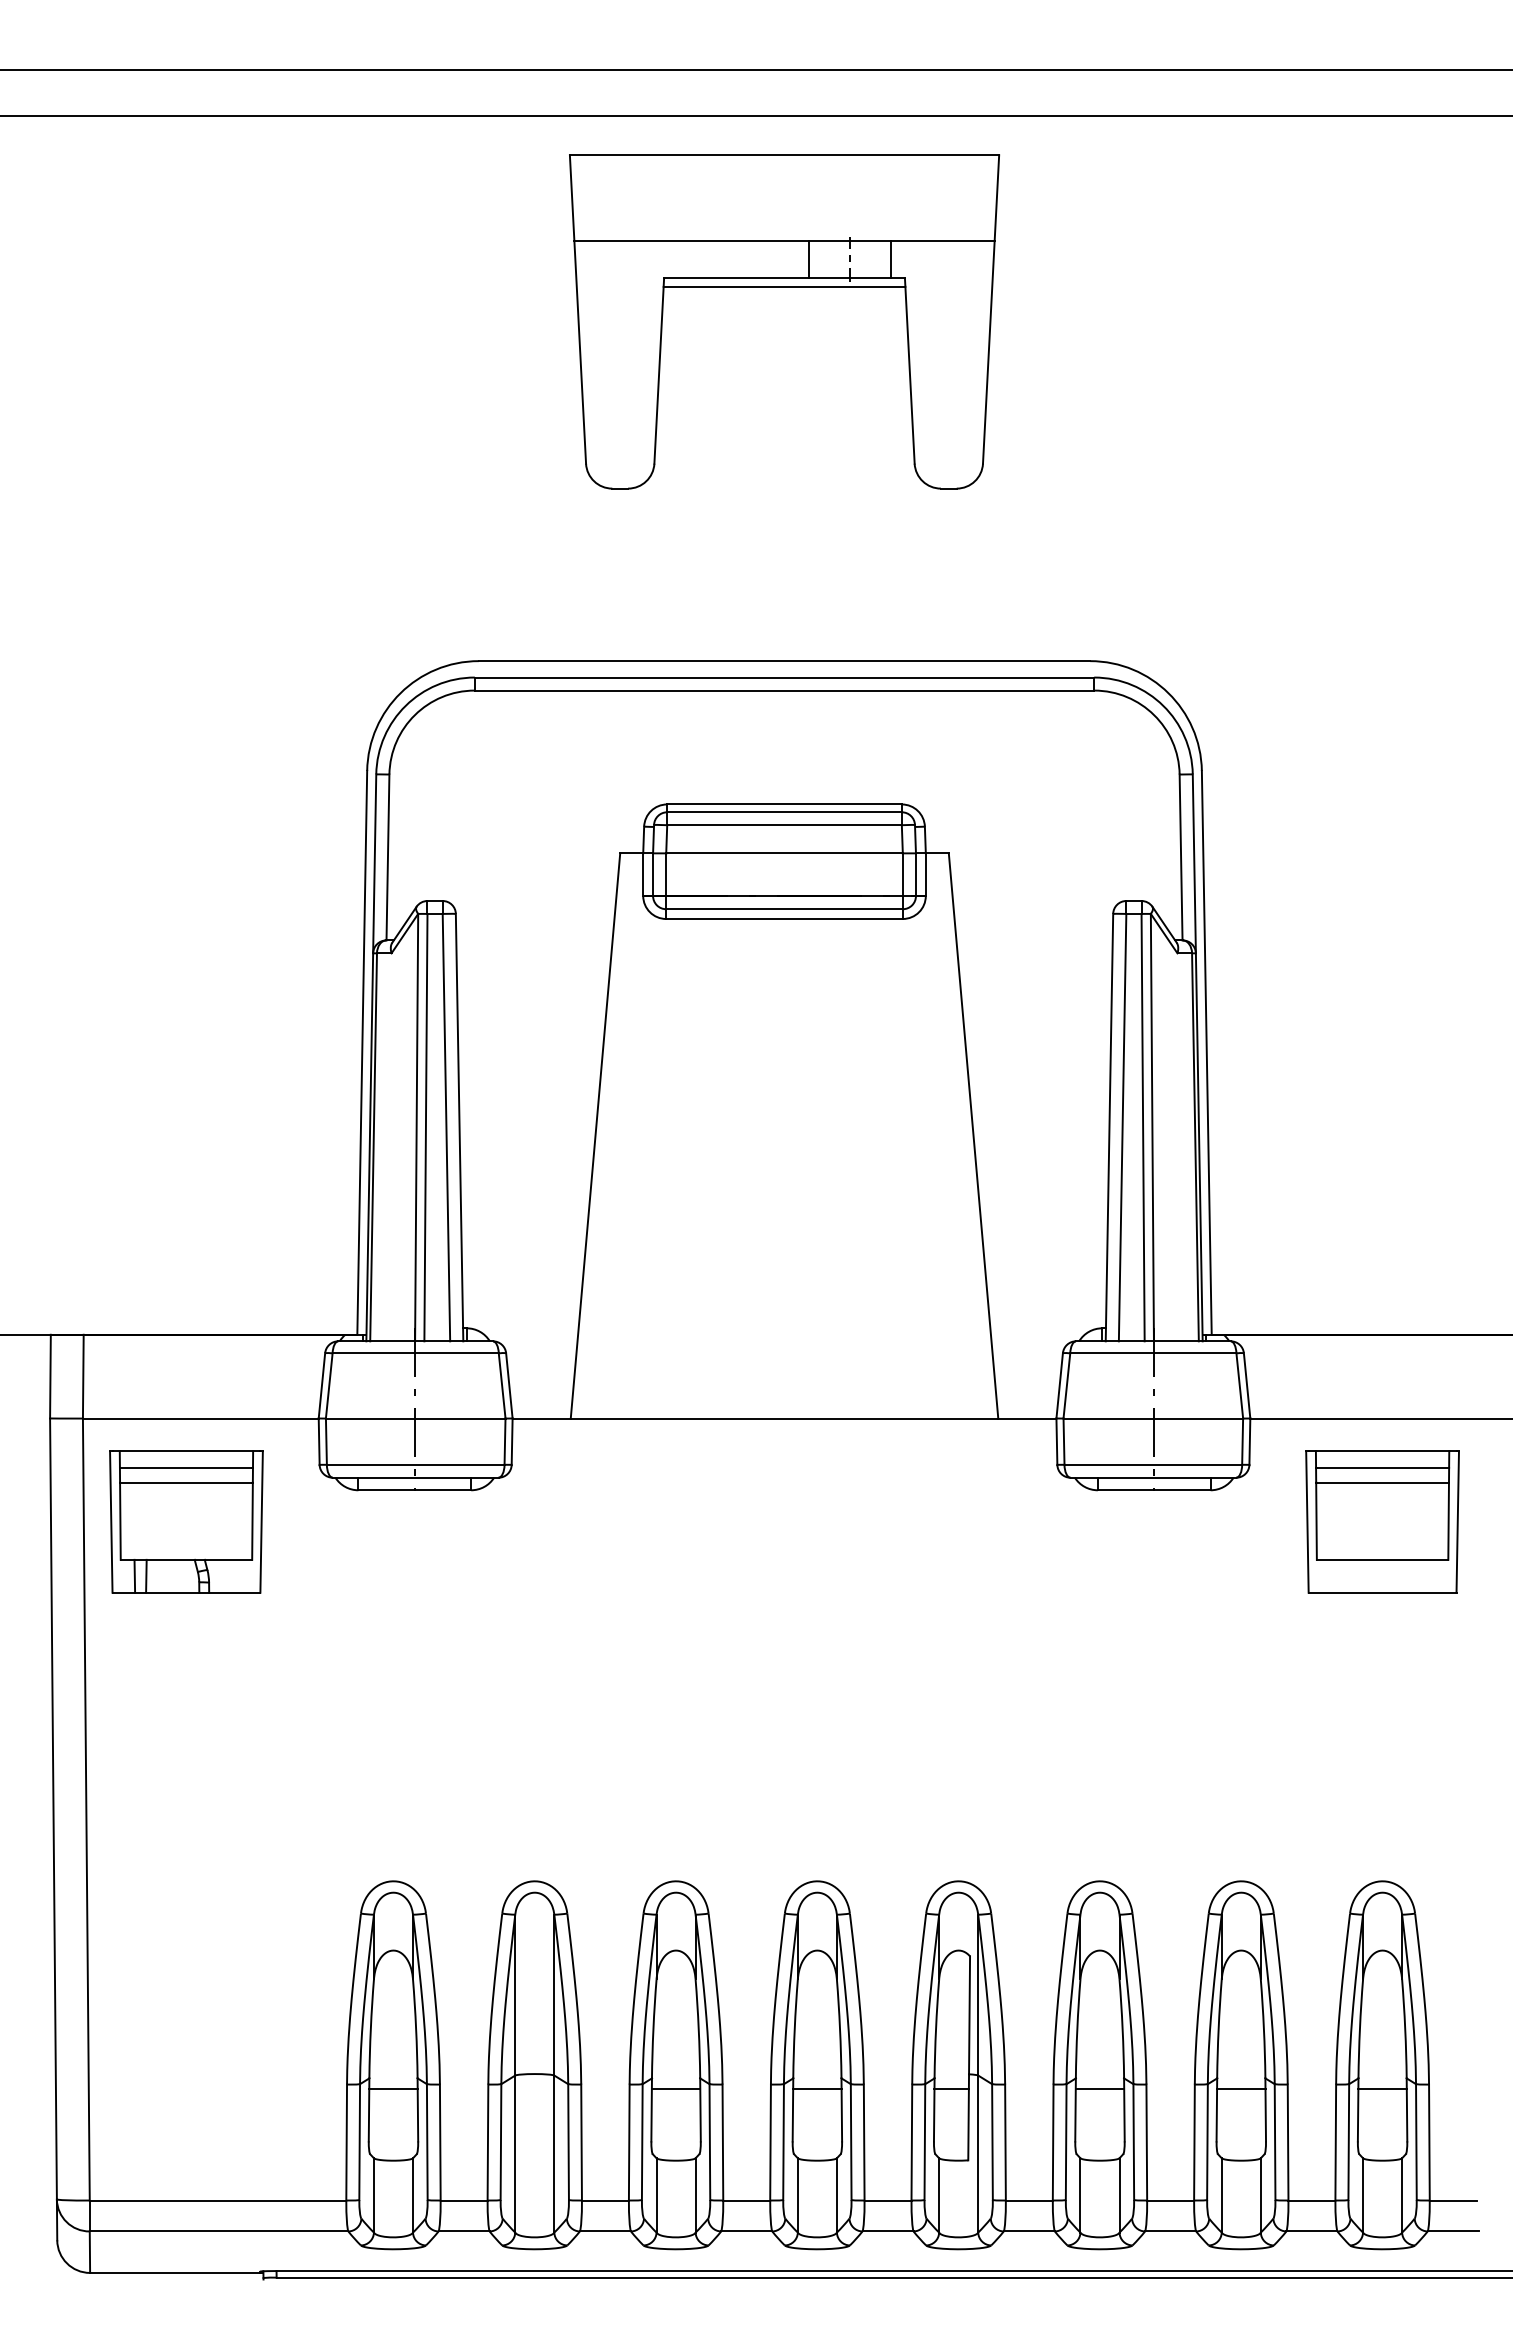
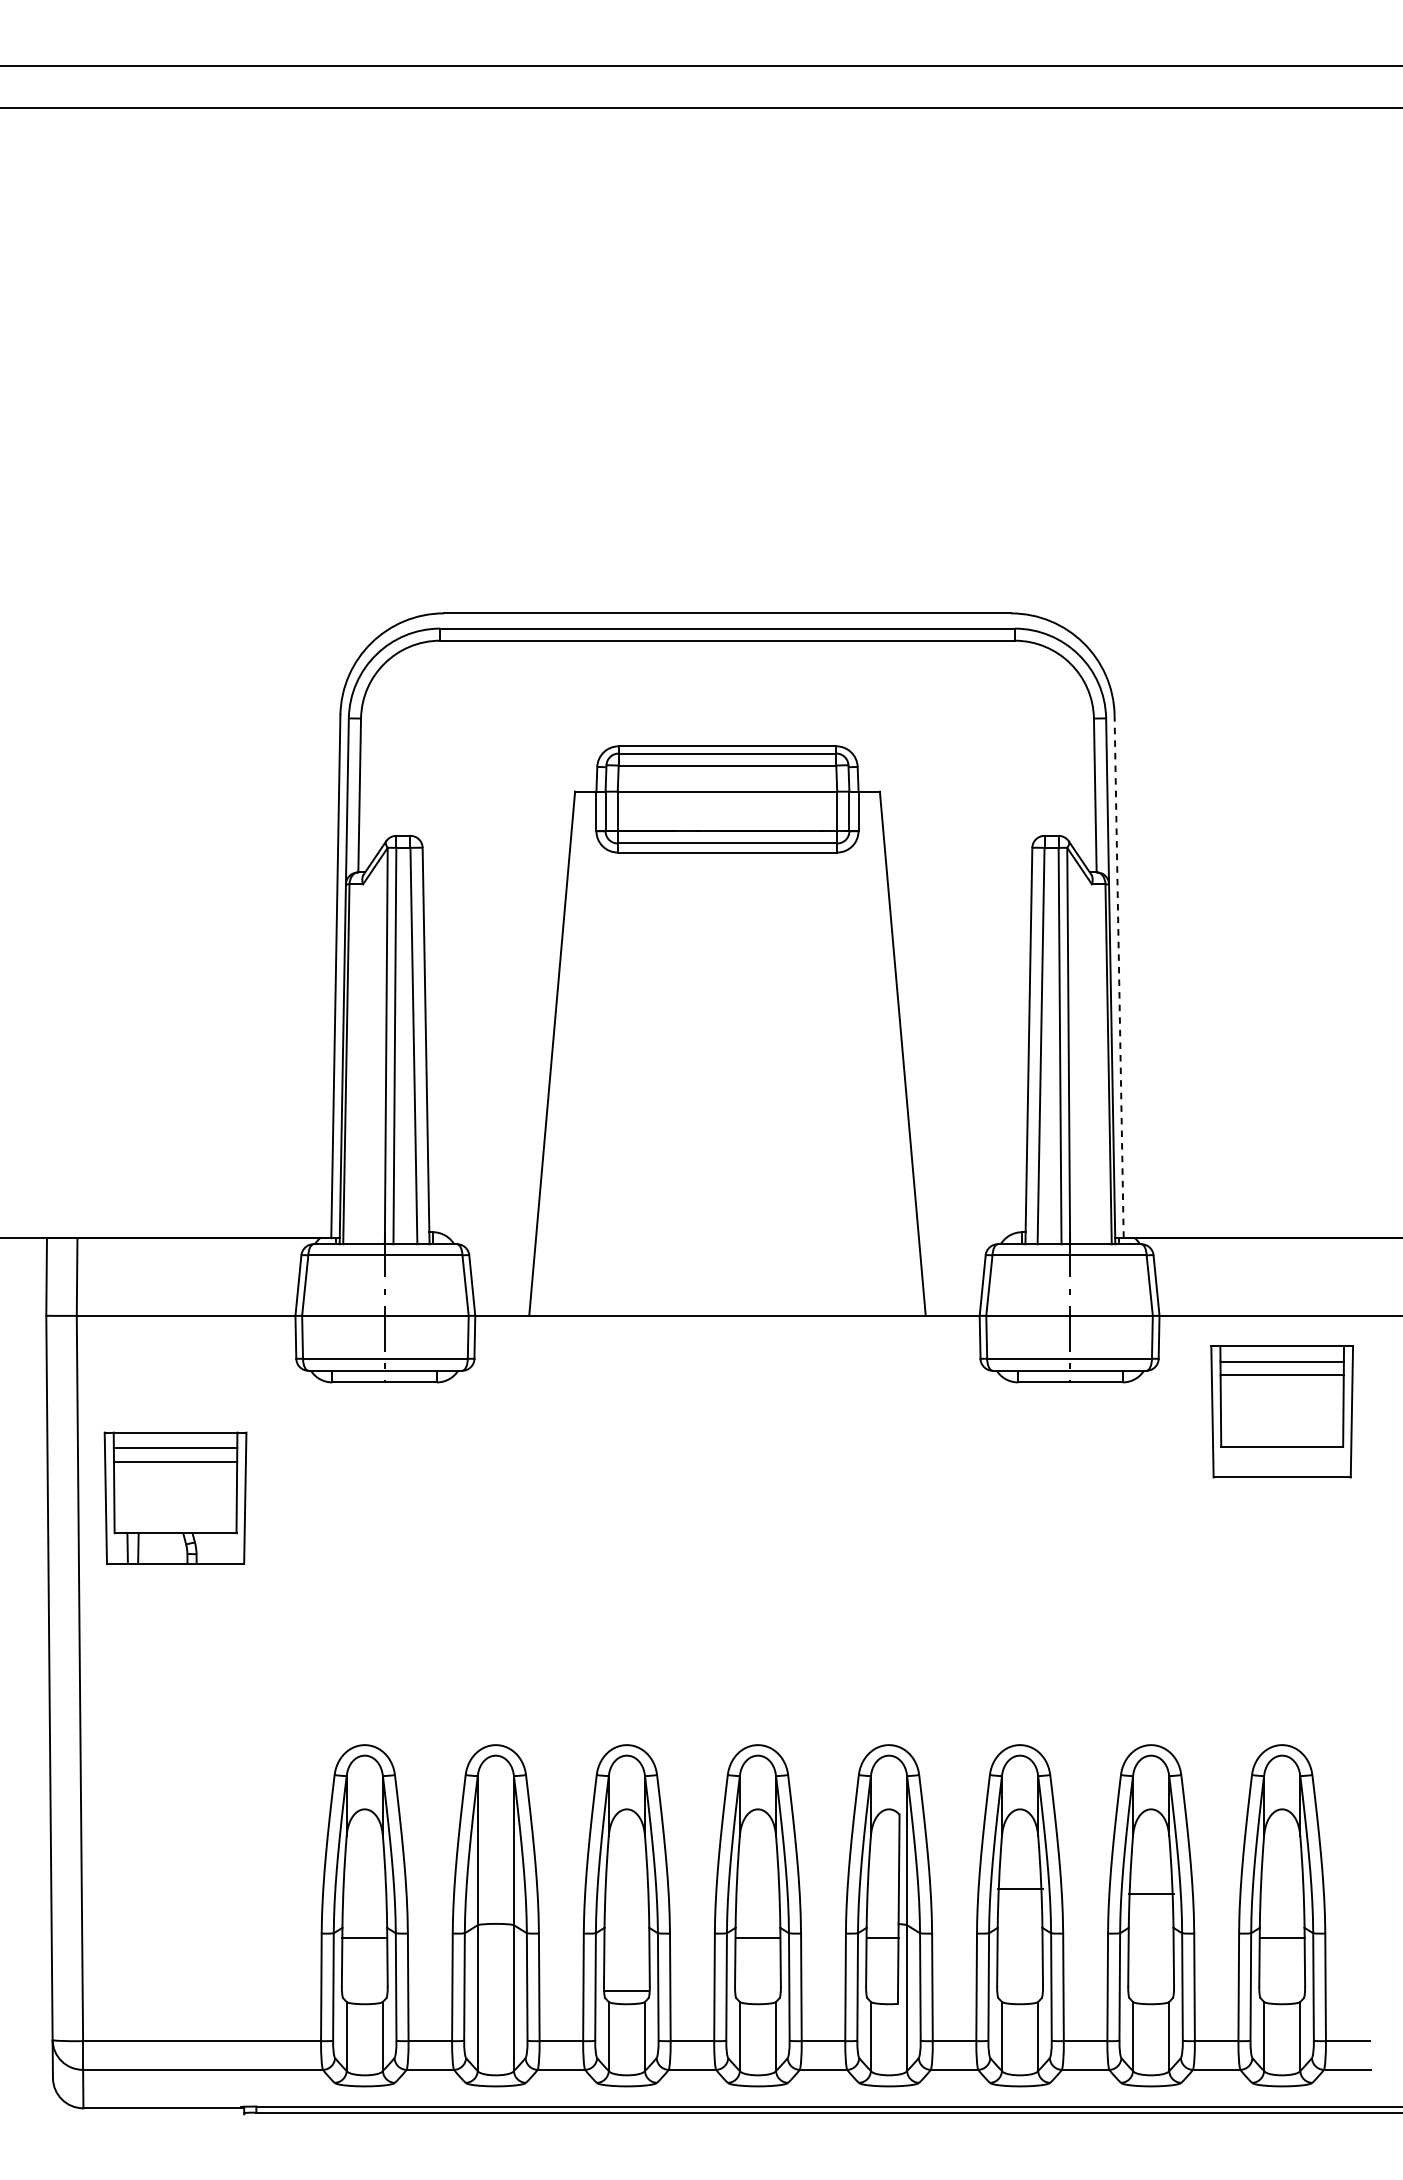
part: (784, 287) -> (727, 266), removed
line: (1206, 1052) -> (1118, 976), solid -> dashed
part: (186, 1521) -> (175, 1497), moved
line: (675, 2088) -> (626, 1990), moved
line: (1099, 2088) -> (1019, 1889), moved
line: (1241, 2088) -> (1151, 1893), moved

